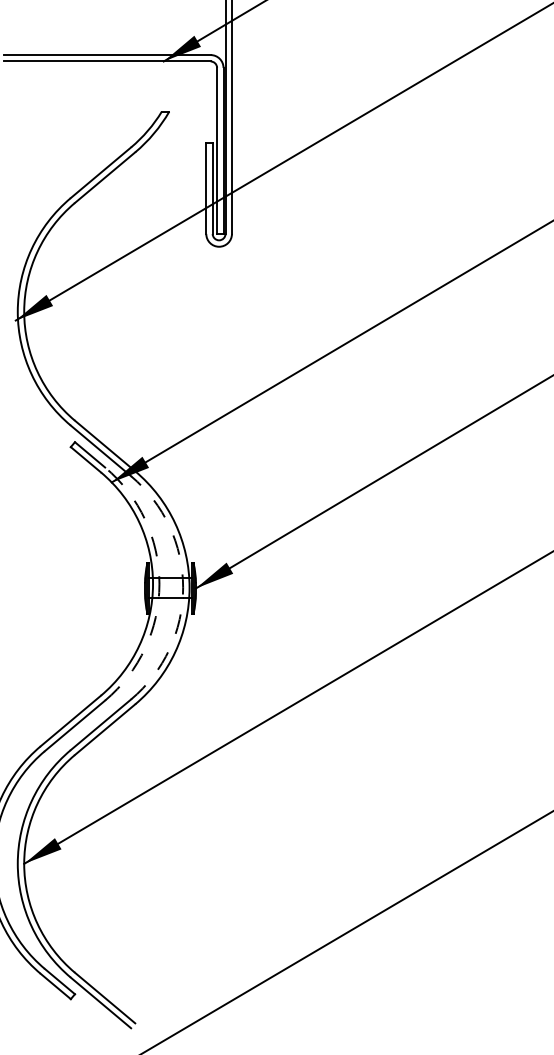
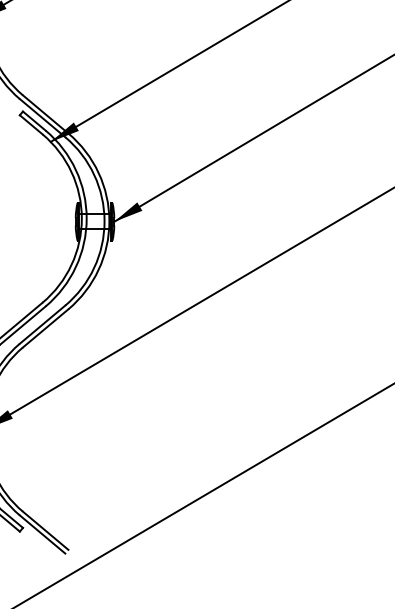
arc: (159, 584) -> (86, 218), dashed -> solid
arc: (183, 587) -> (104, 221), dashed -> solid

